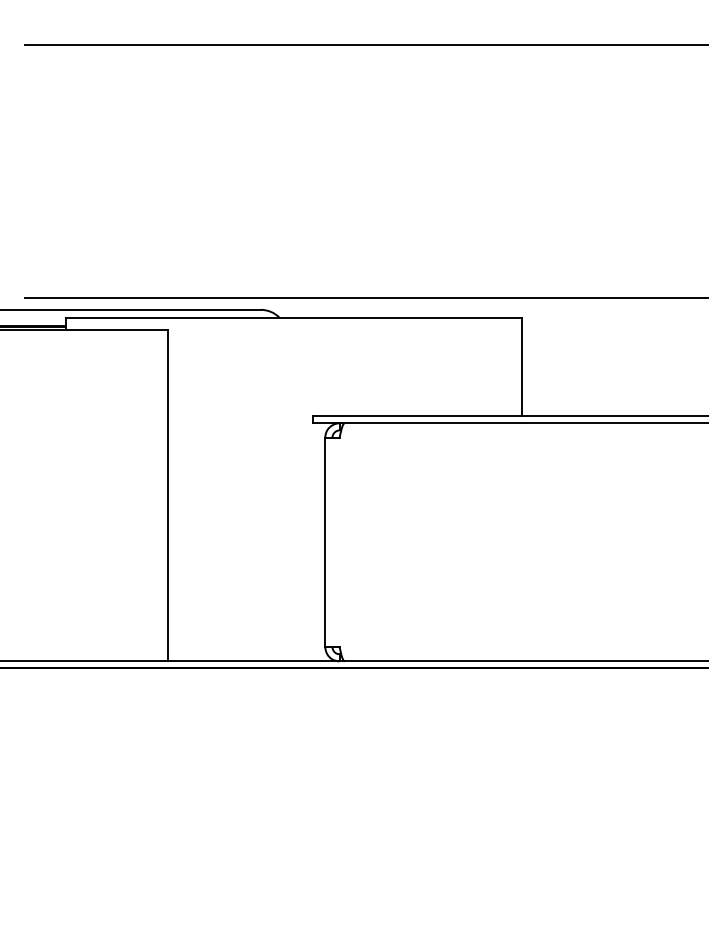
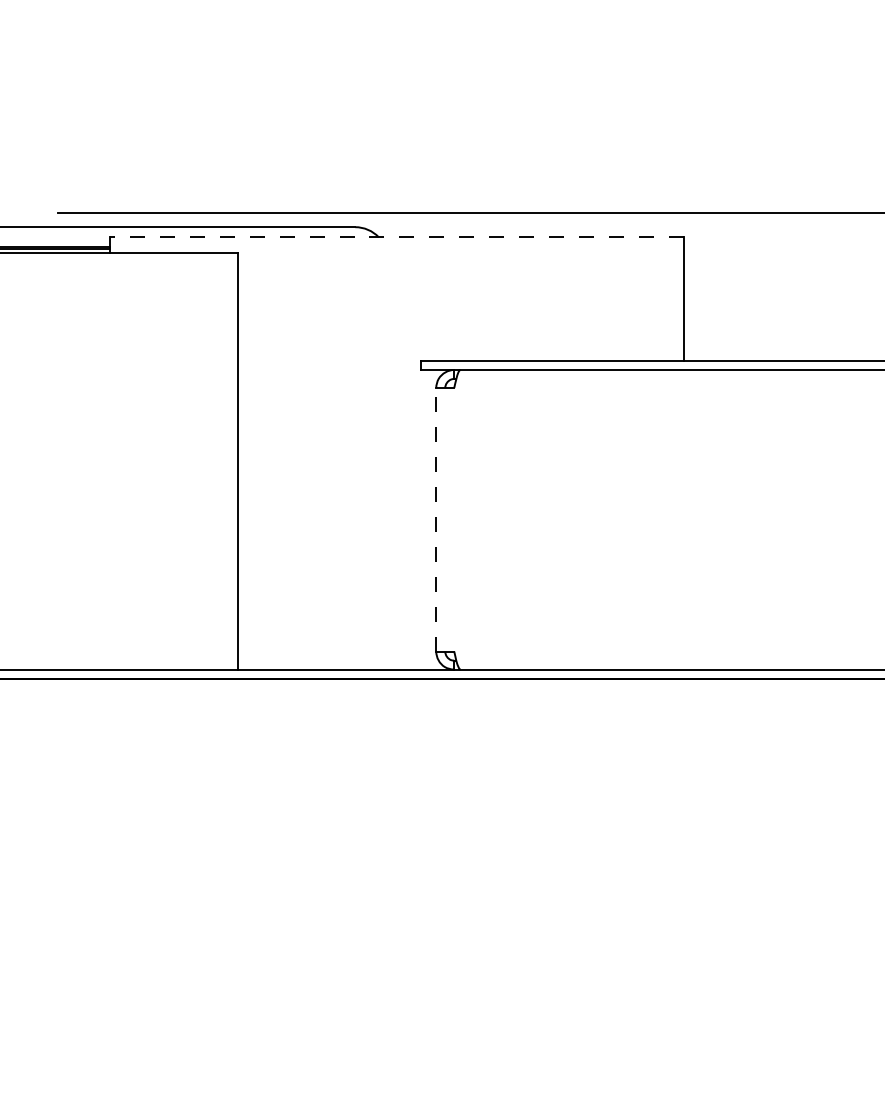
line: (294, 317) -> (397, 236), solid -> dashed
line: (325, 542) -> (436, 519), solid -> dashed

